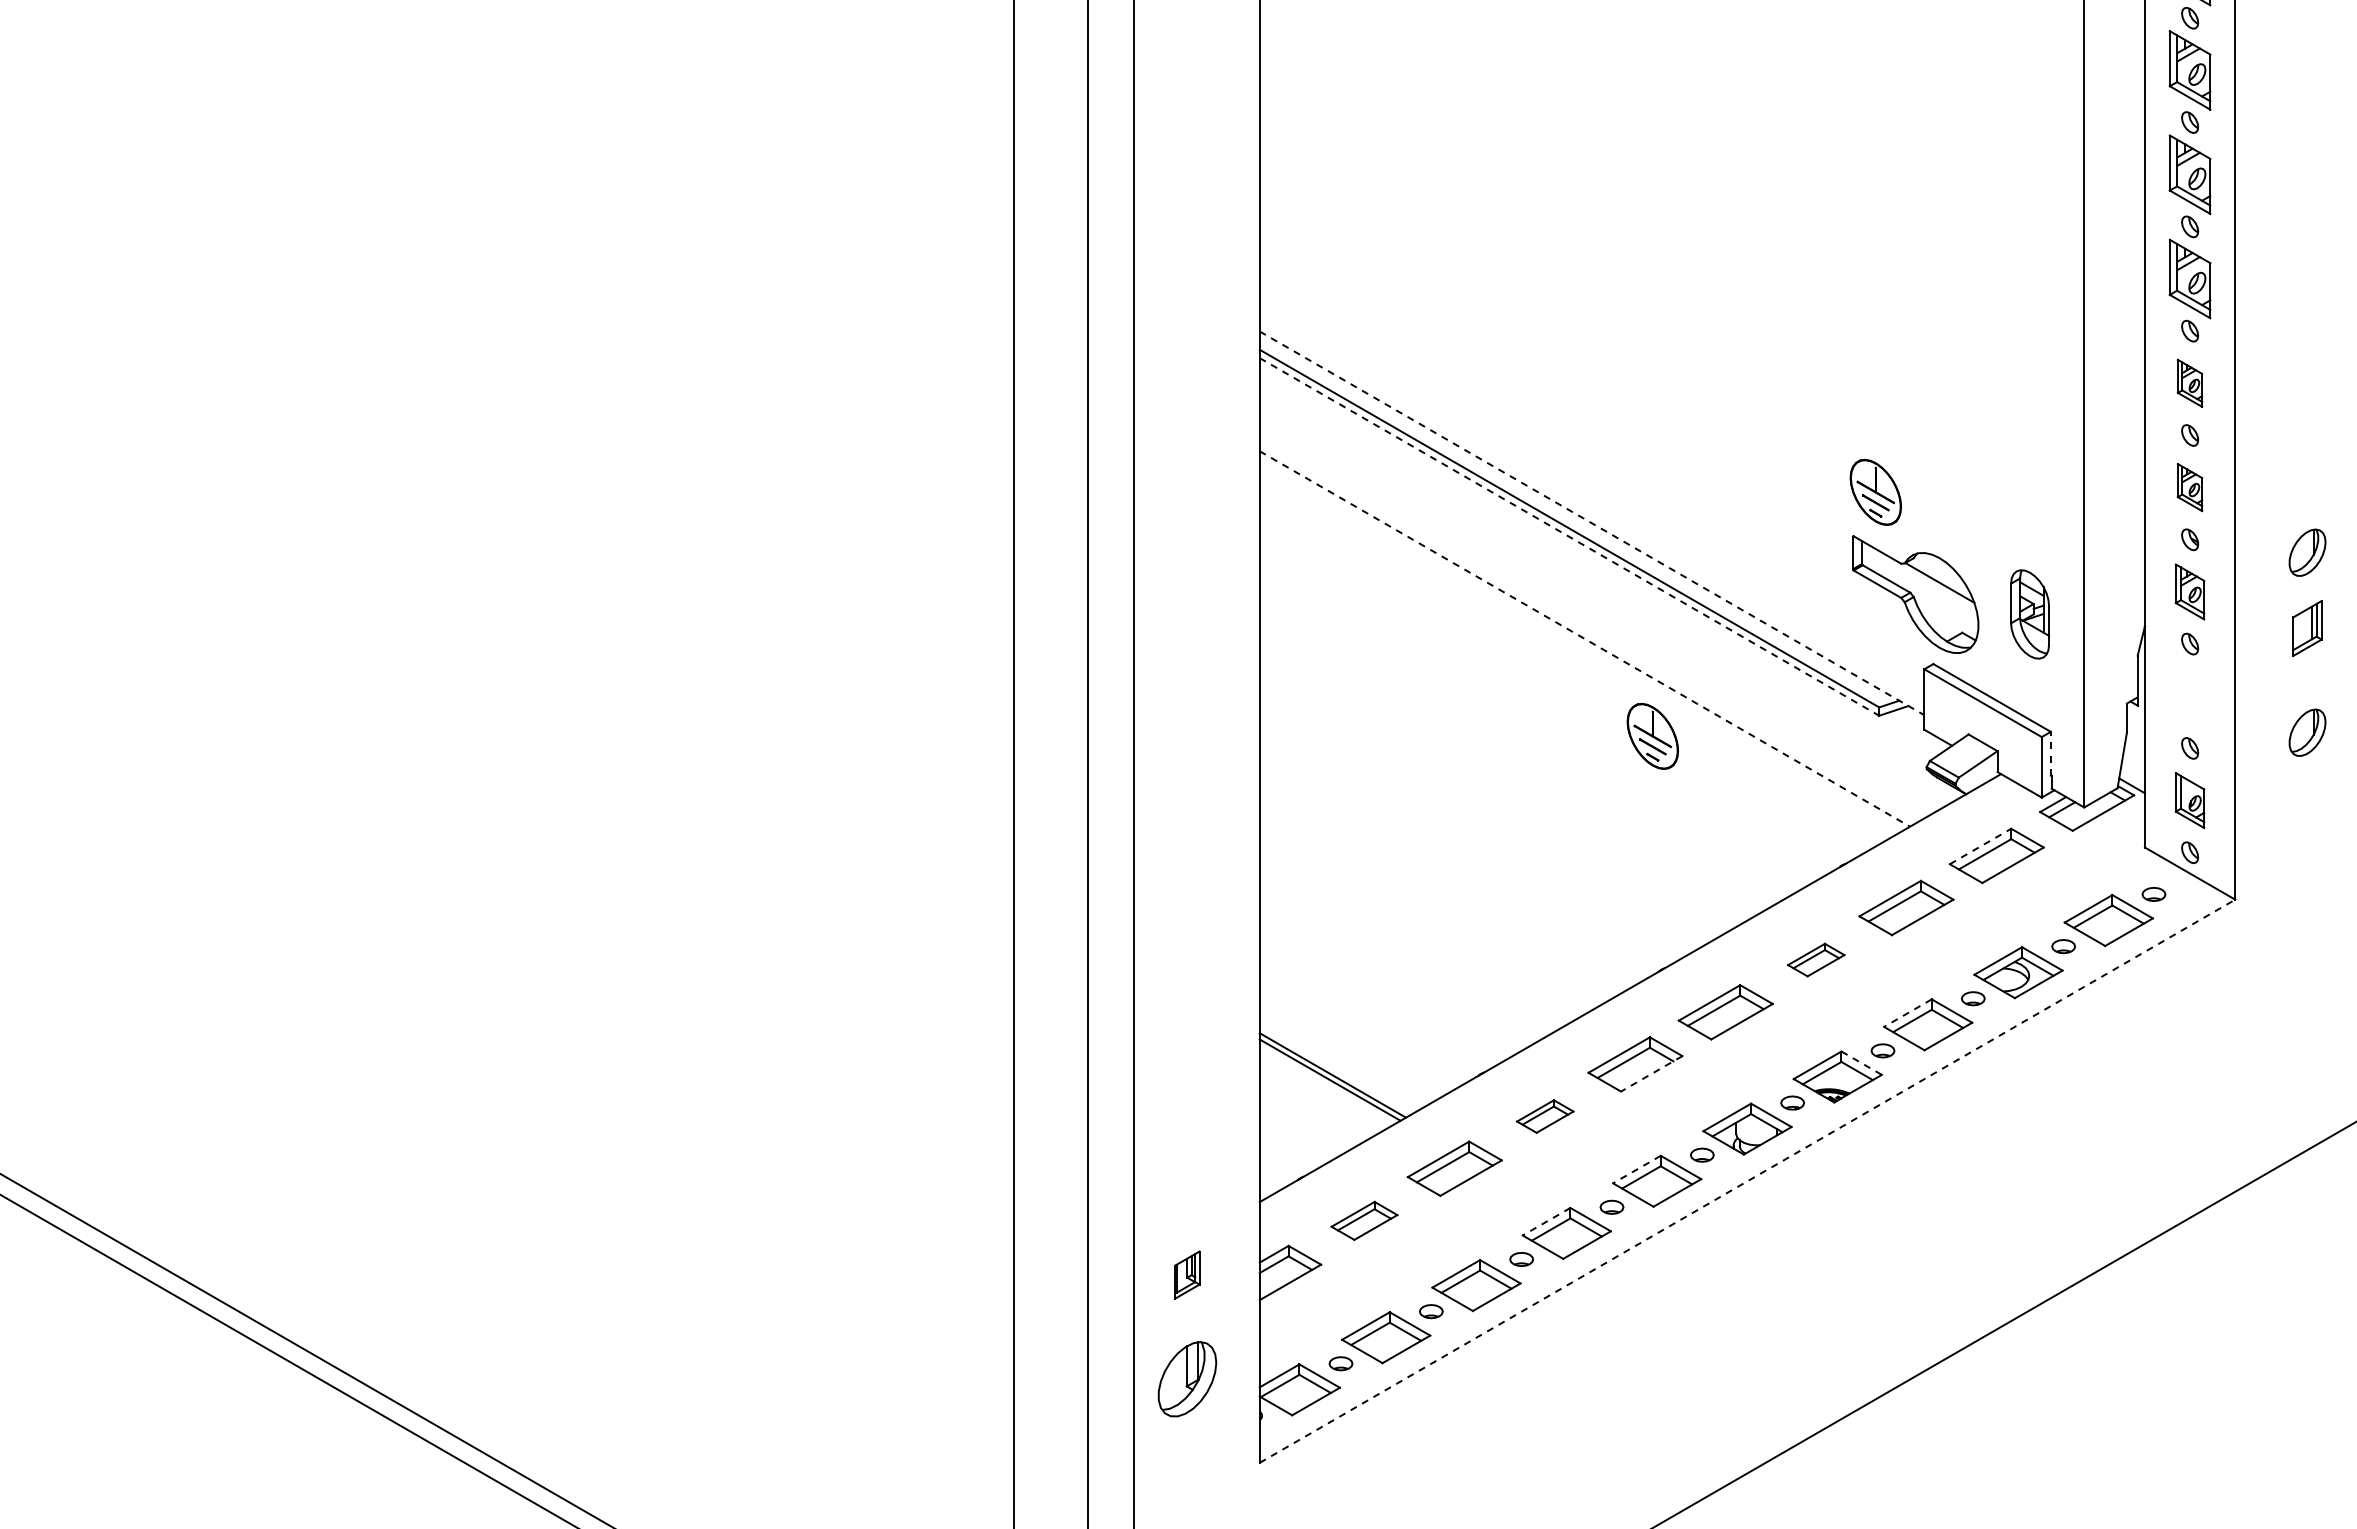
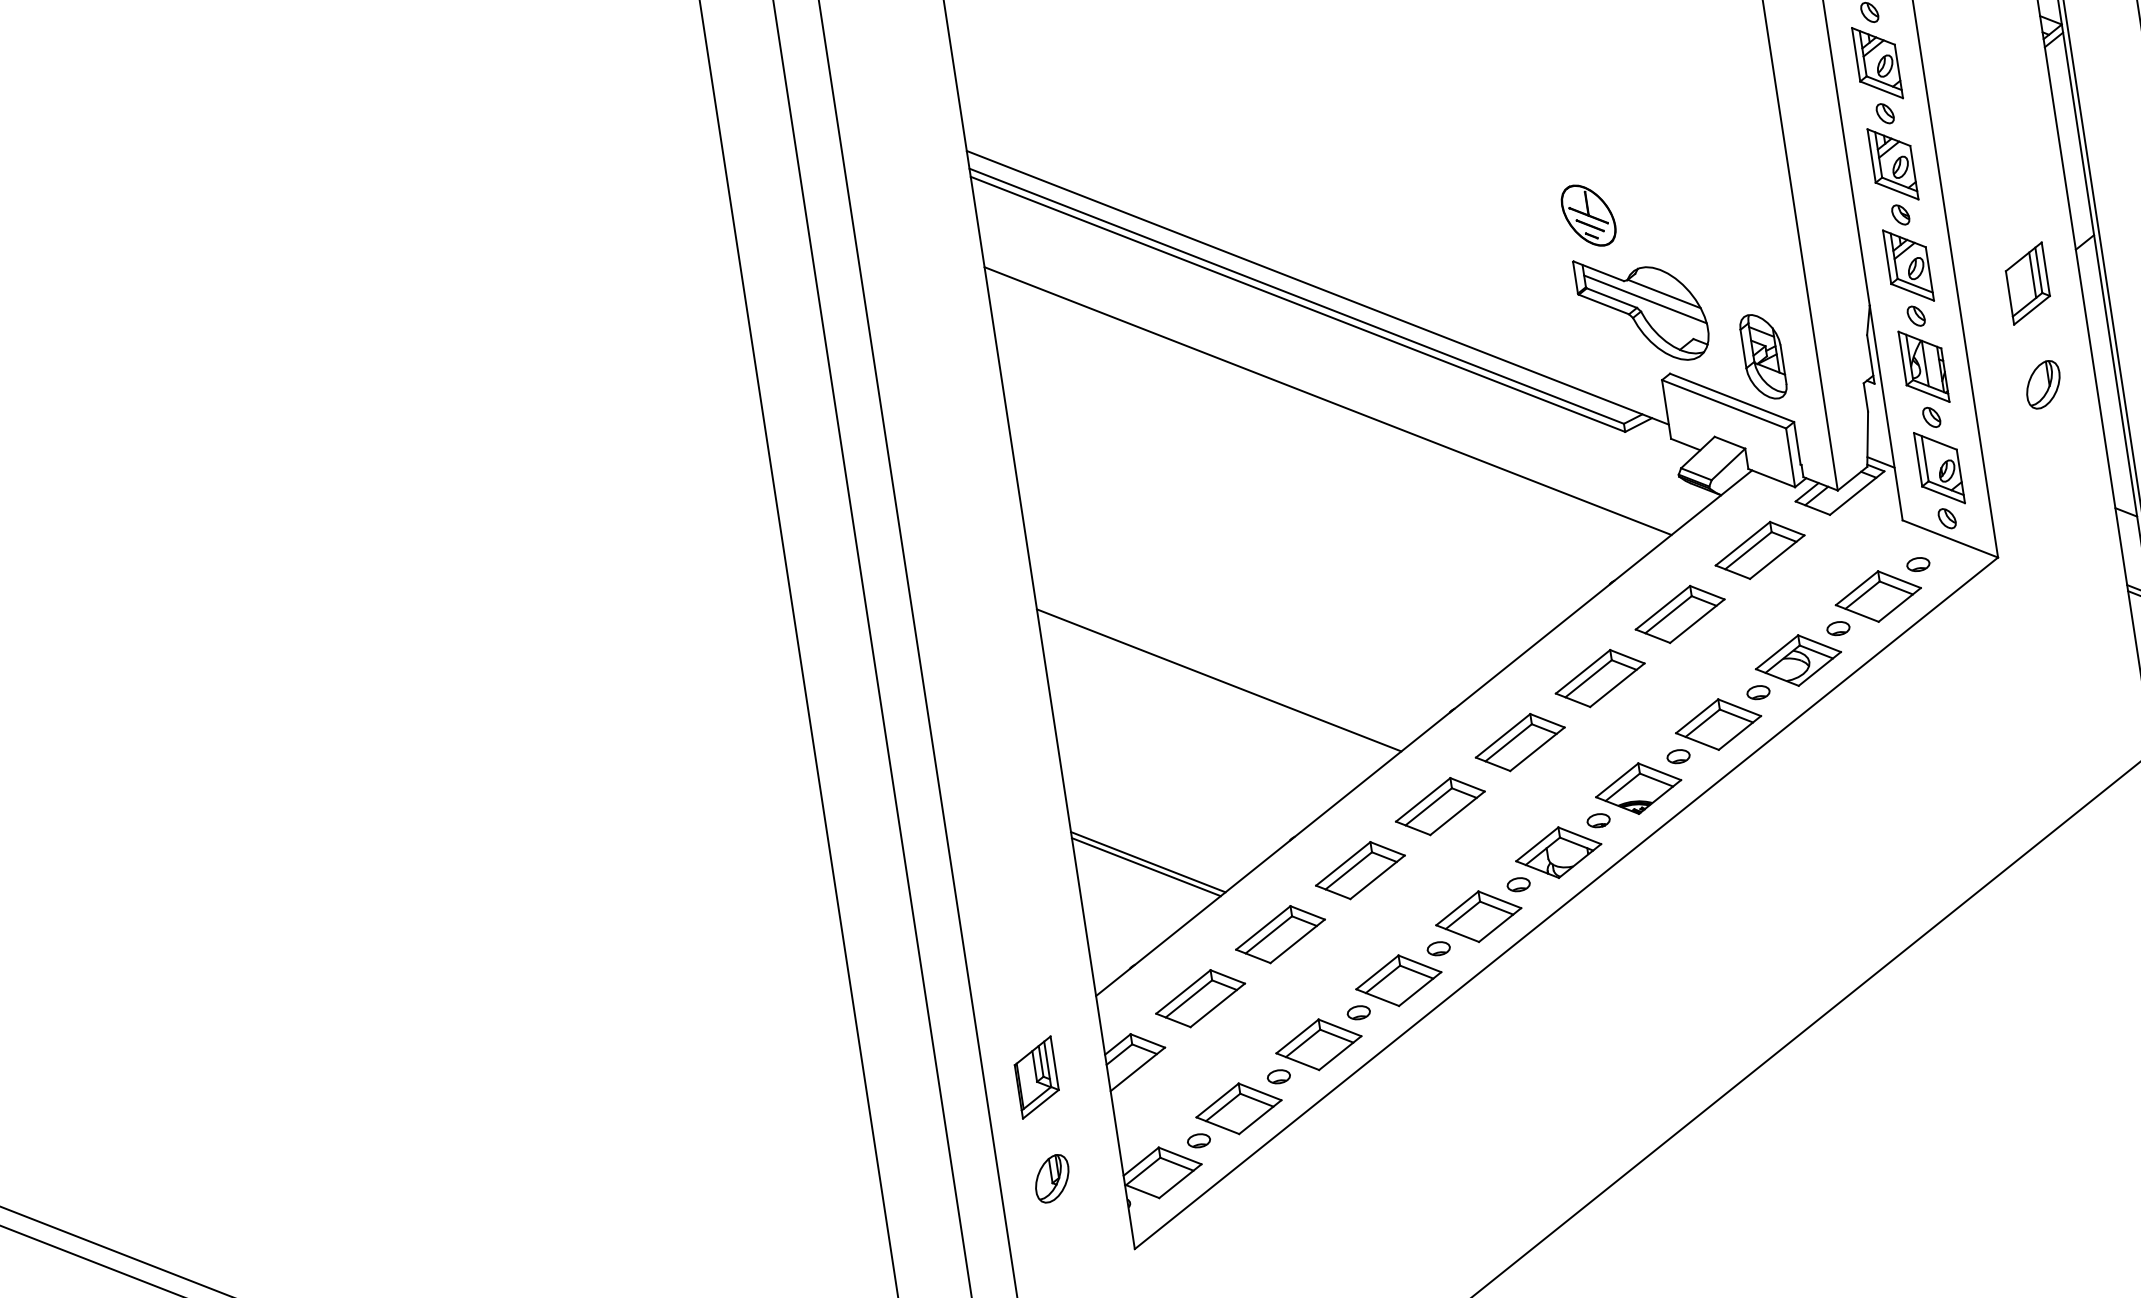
part: (2189, 383) -> (1876, 63), size x1.67
part: (2189, 487) -> (1892, 164), size x1.67
line: (1592, 523) -> (1318, 287), dashed -> solid
line: (1569, 536) -> (1297, 303), dashed -> solid
part: (2307, 552) -> (2016, 209), removed
line: (1920, 585) -> (1645, 299), added
part: (2189, 591) -> (1907, 265), size x1.43
part: (2030, 614) -> (1763, 356), moved
part: (2307, 628) -> (2027, 283), size x1.43
line: (1585, 639) -> (1328, 401), dashed -> solid
part: (2189, 696) -> (1923, 367), added
part: (1652, 735) -> (1408, 484), removed
line: (2050, 753) -> (1797, 443), dashed -> solid
part: (2189, 800) -> (1938, 468), size x1.43
line: (1980, 846) -> (1742, 543), dashed -> solid
line: (1431, 902) -> (1218, 679), added
part: (1816, 959) -> (1600, 677), size x1.67
line: (1907, 1013) -> (1696, 716), dashed -> solid
line: (1862, 1063) -> (1660, 771), dashed -> solid
line: (1651, 1074) -> (1457, 813), dashed -> solid
part: (1545, 1116) -> (1360, 870), size x1.67
line: (1636, 1169) -> (1456, 908), dashed -> solid
line: (1747, 1181) -> (1566, 903), dashed -> solid
part: (1364, 1220) -> (1200, 998), size x1.43
line: (1546, 1221) -> (1377, 972), dashed -> solid
part: (1187, 1274) -> (1036, 1076), size x1.67
part: (1187, 1379) -> (1052, 1178), size x0.62

